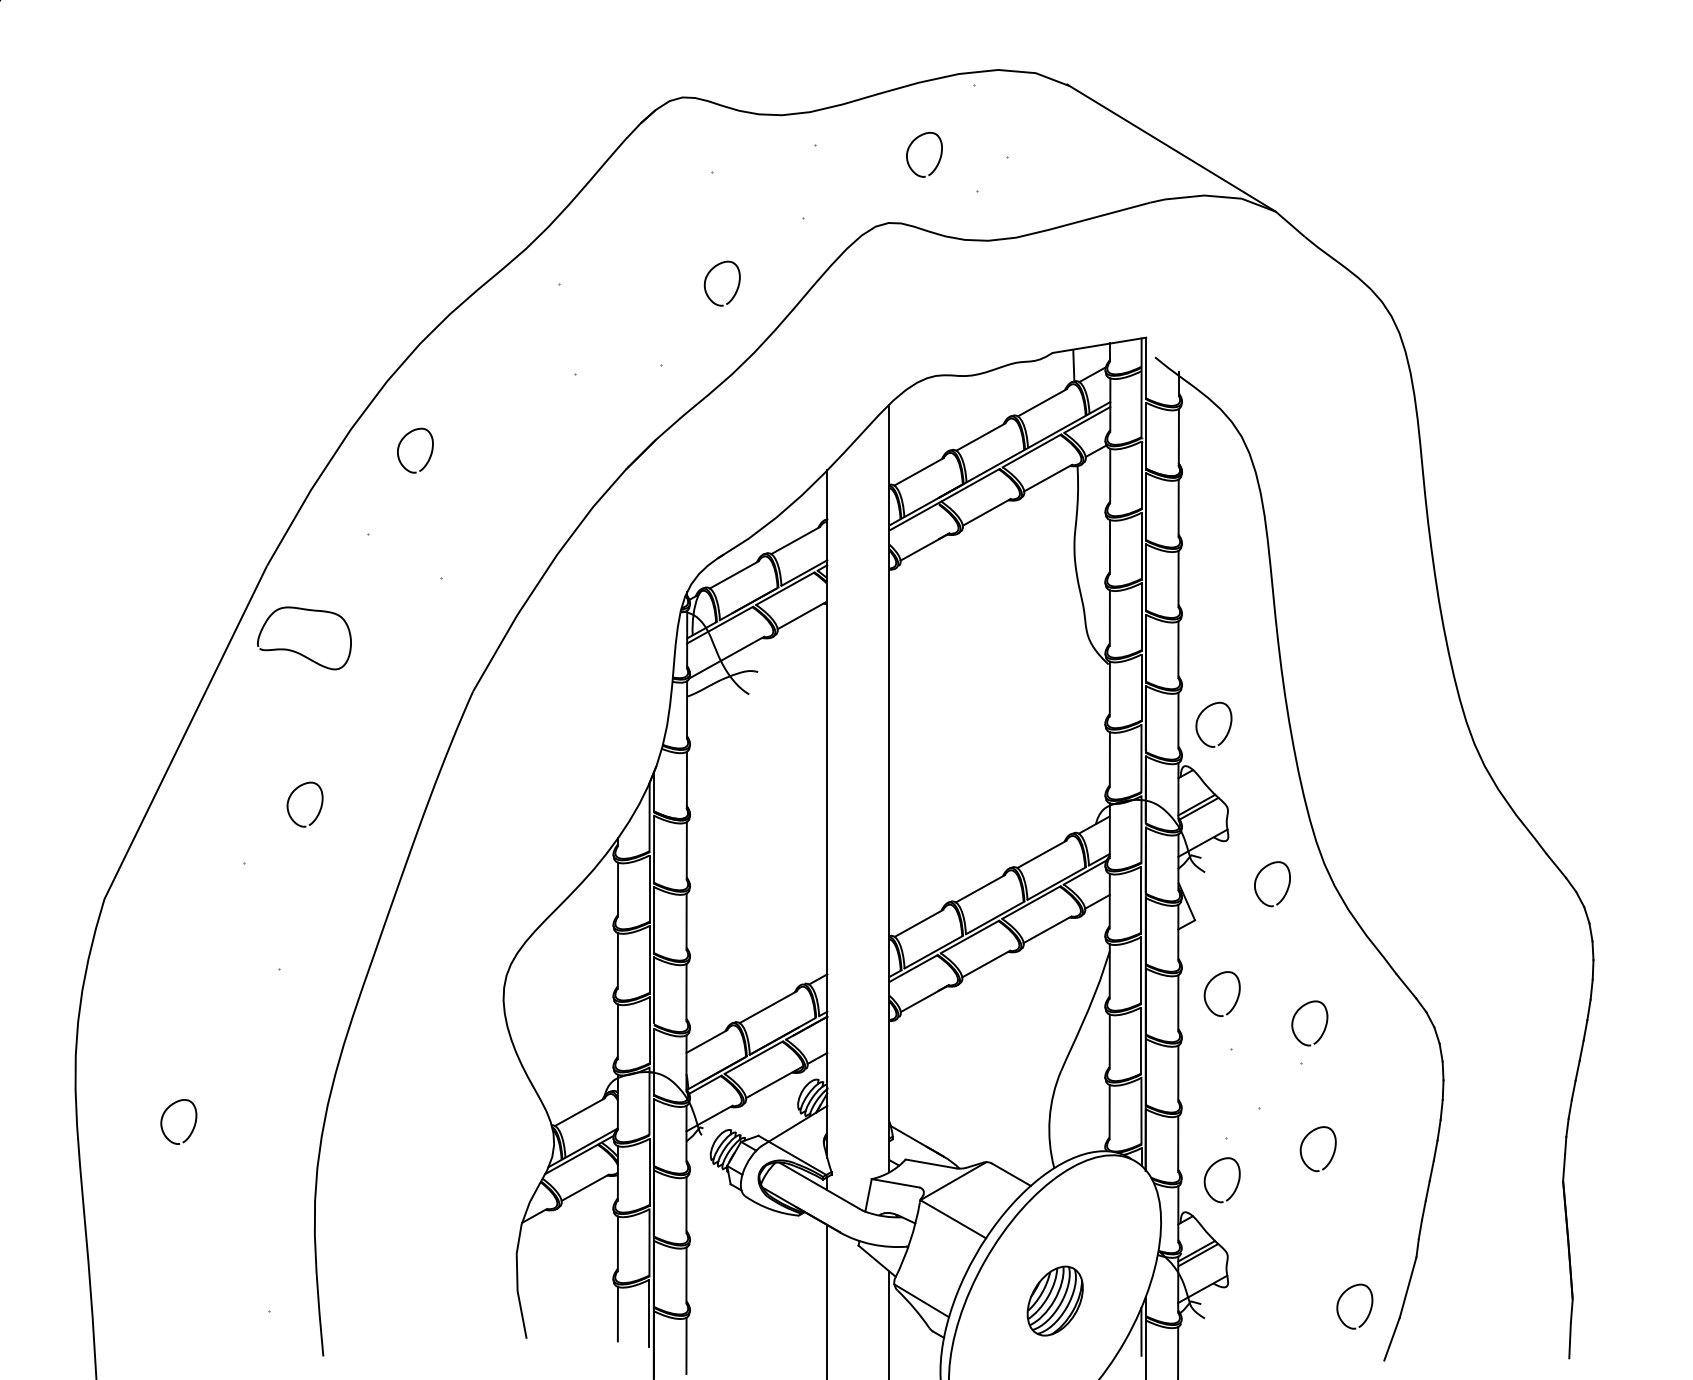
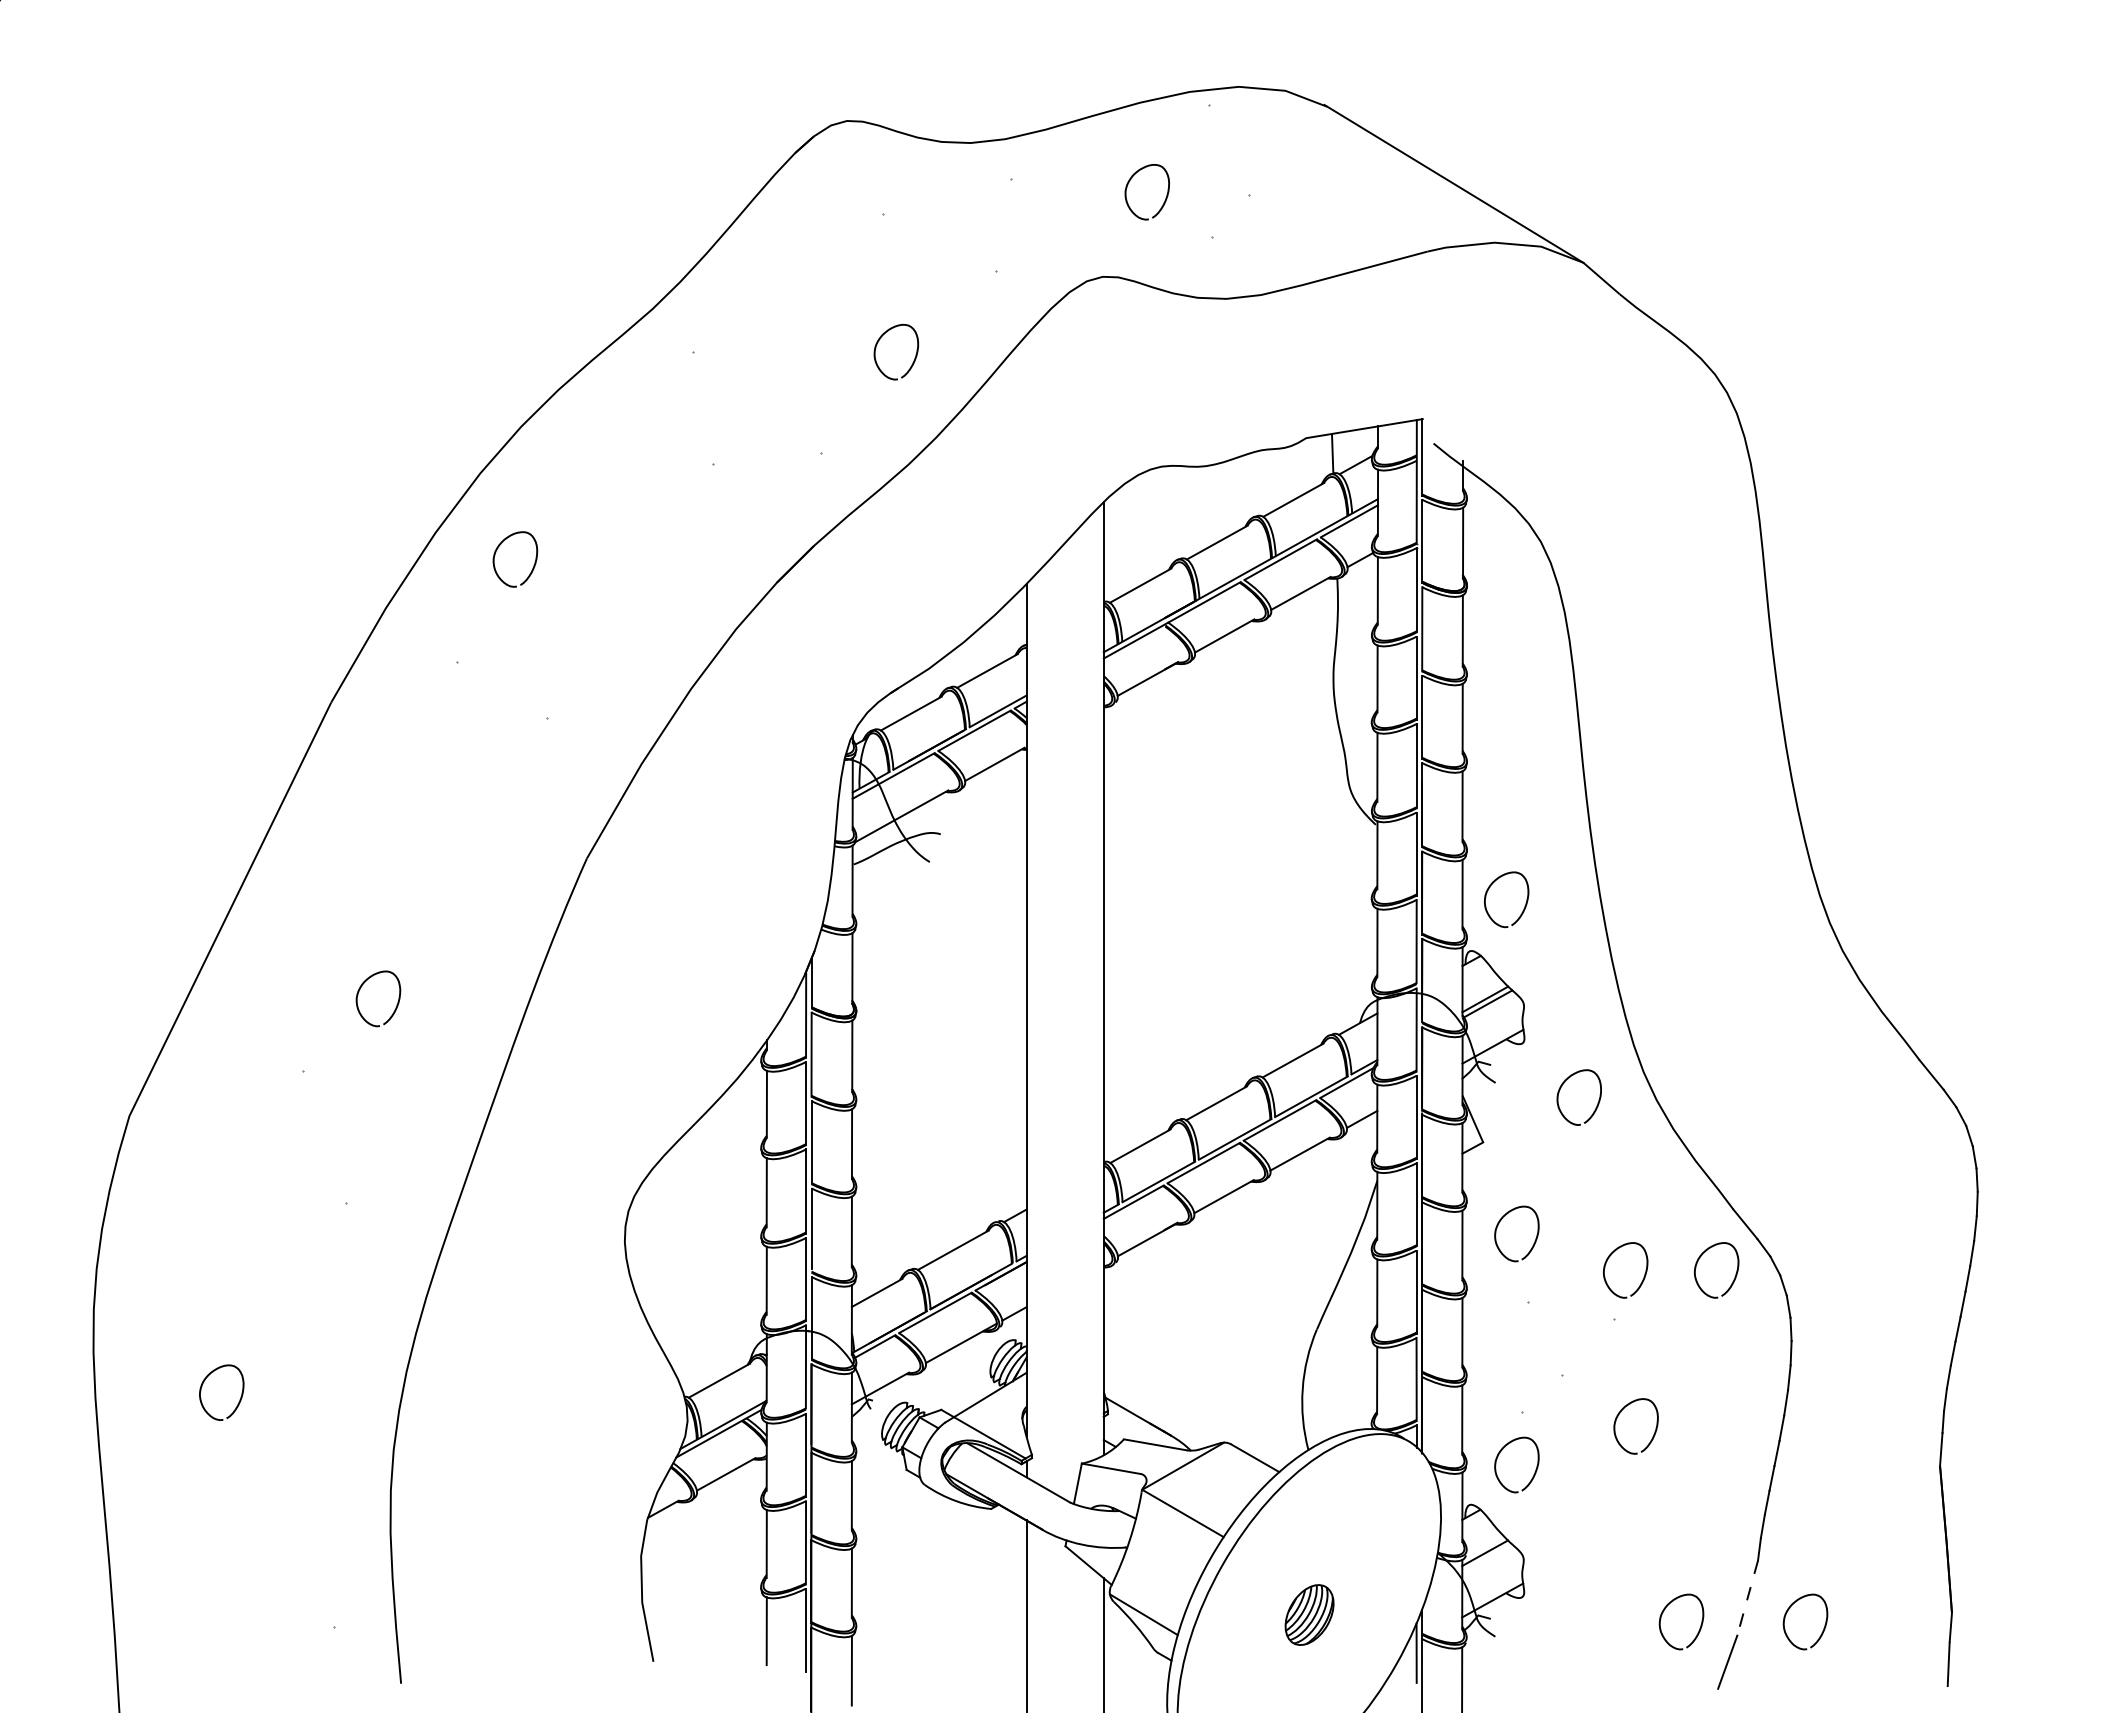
curve: (300, 652) -> (372, 810), removed
curve: (1397, 1028) -> (1734, 1276), added
line: (1198, 1254) -> (1487, 1557), removed
line: (1408, 1287) -> (1747, 1598), solid -> dashed
part: (1055, 1300) -> (1309, 1614), size x0.7
curve: (1470, 1308) -> (1824, 1624), added

